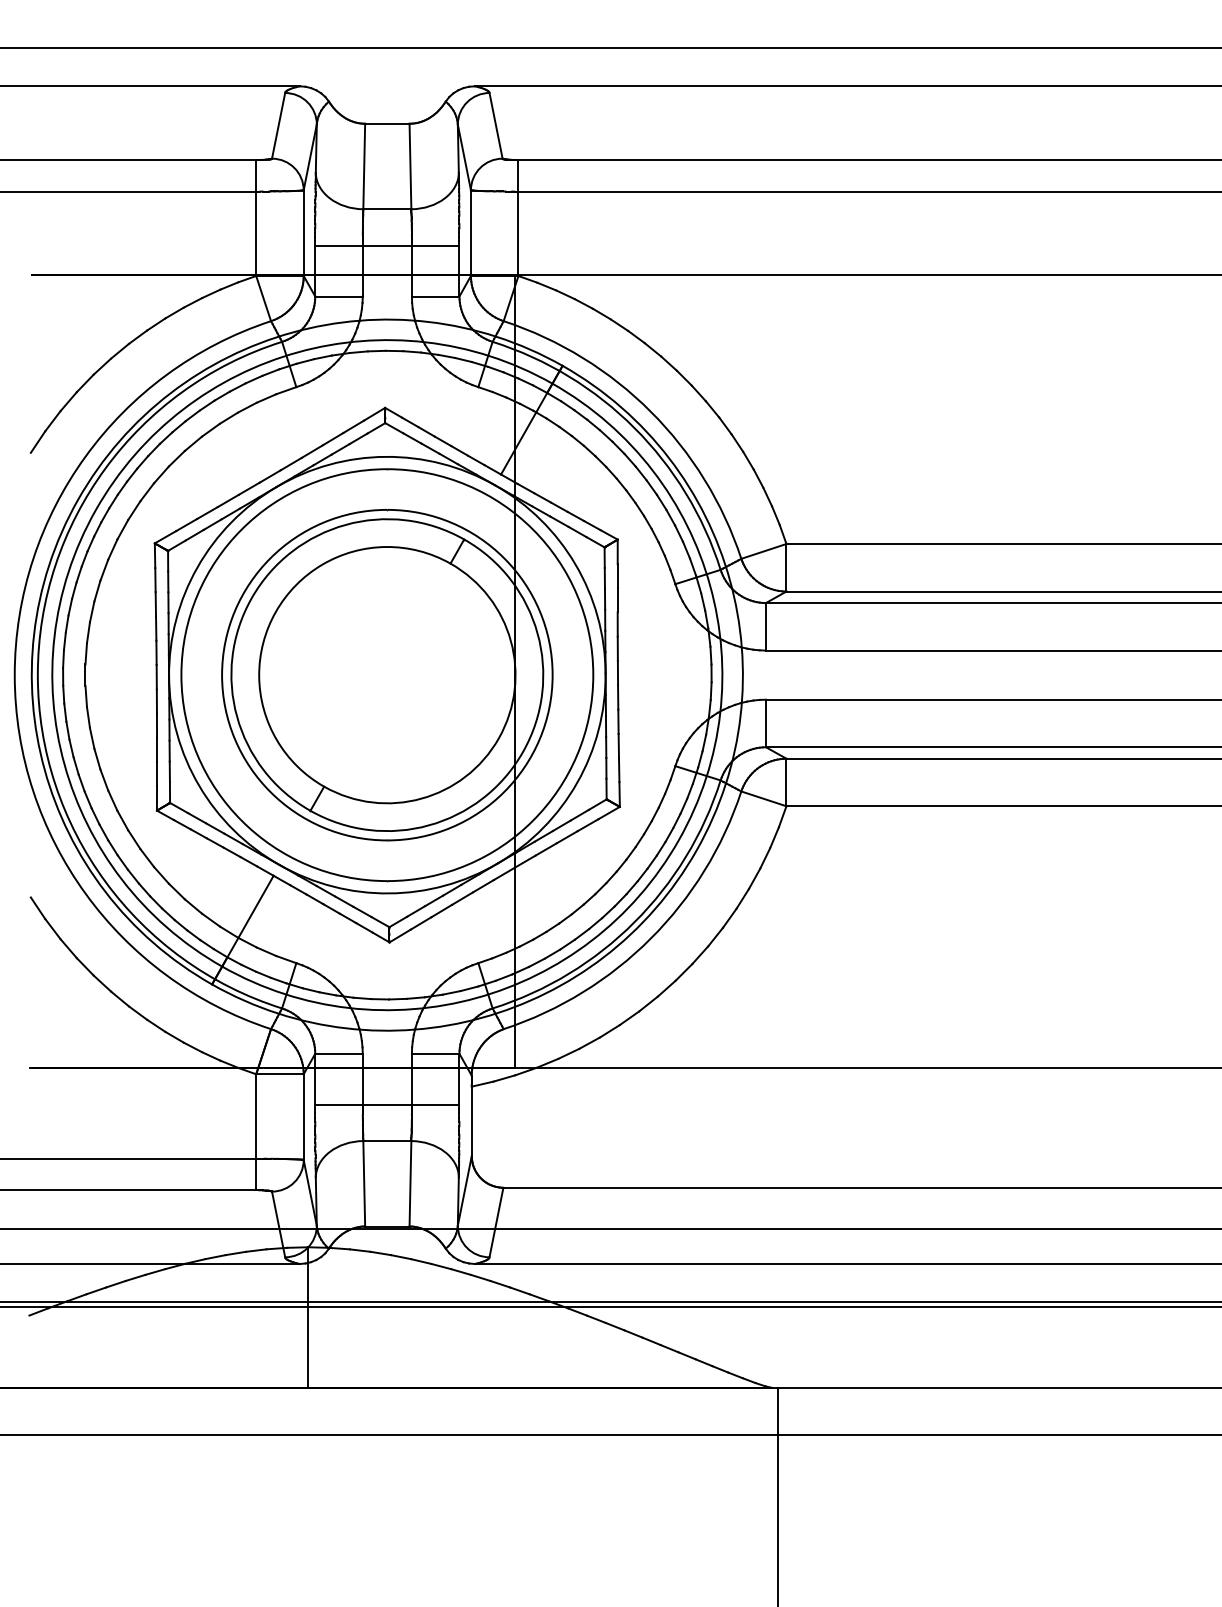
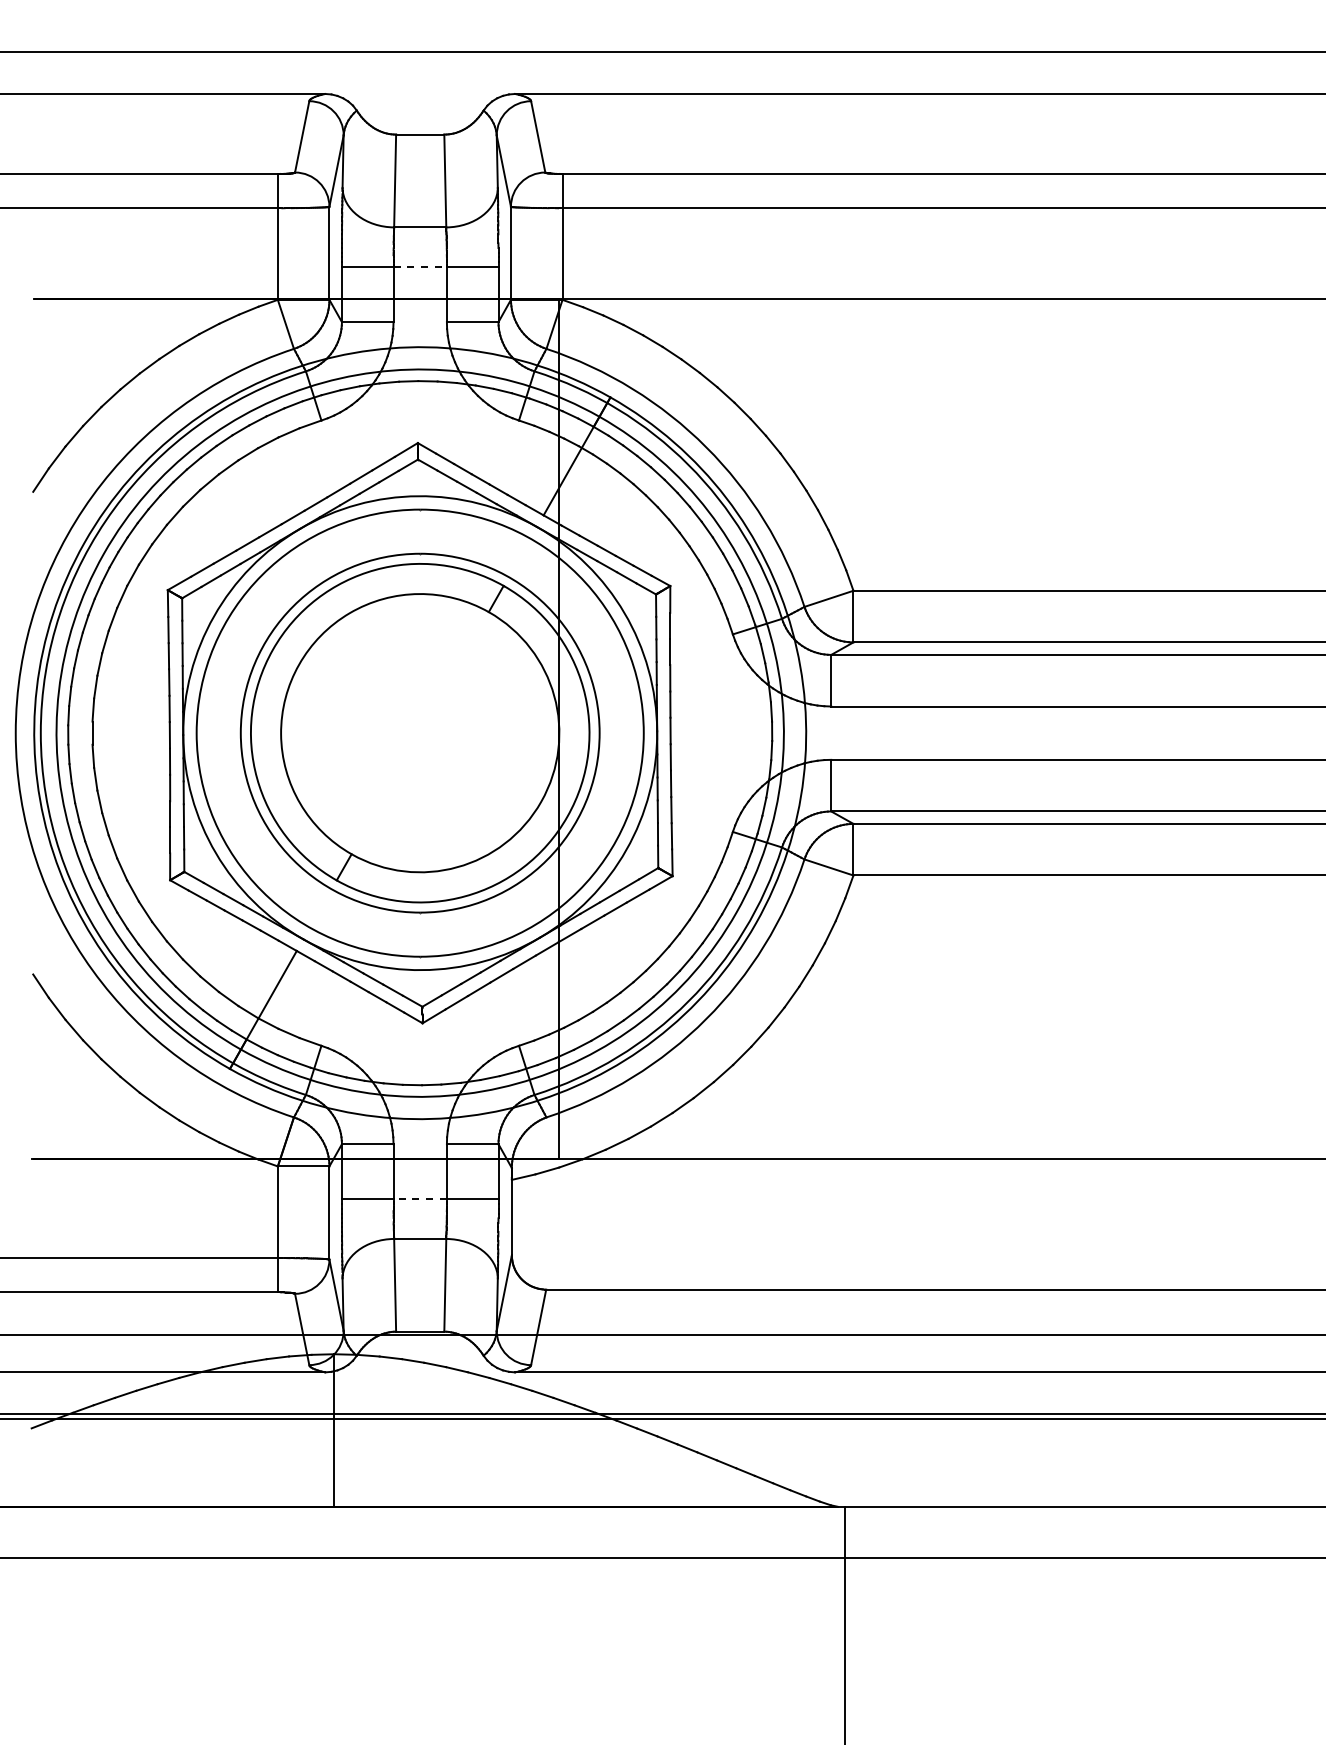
line: (387, 245) -> (420, 266), solid -> dashed
line: (387, 1104) -> (420, 1199), solid -> dashed

